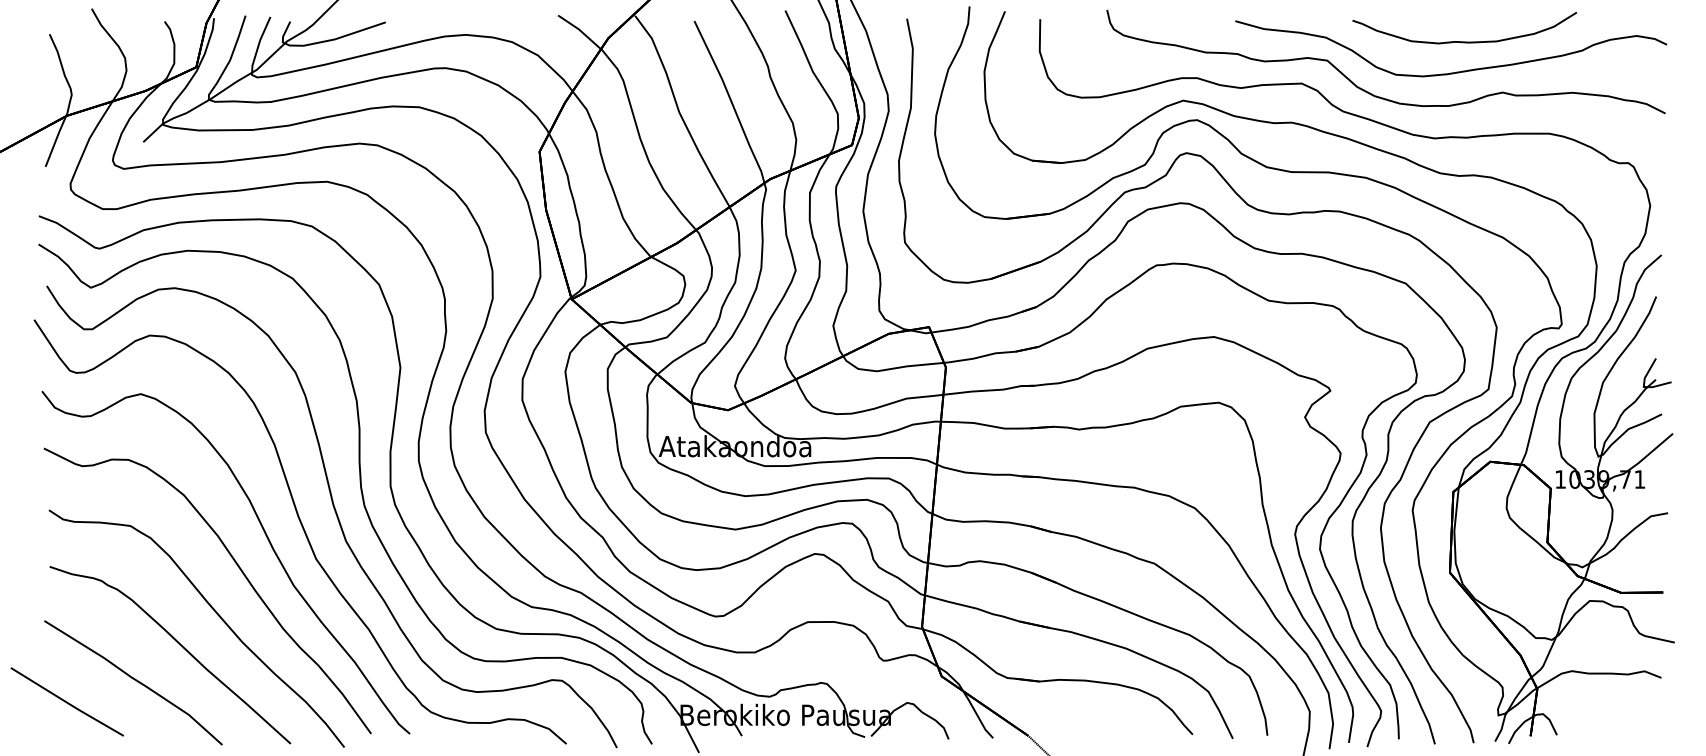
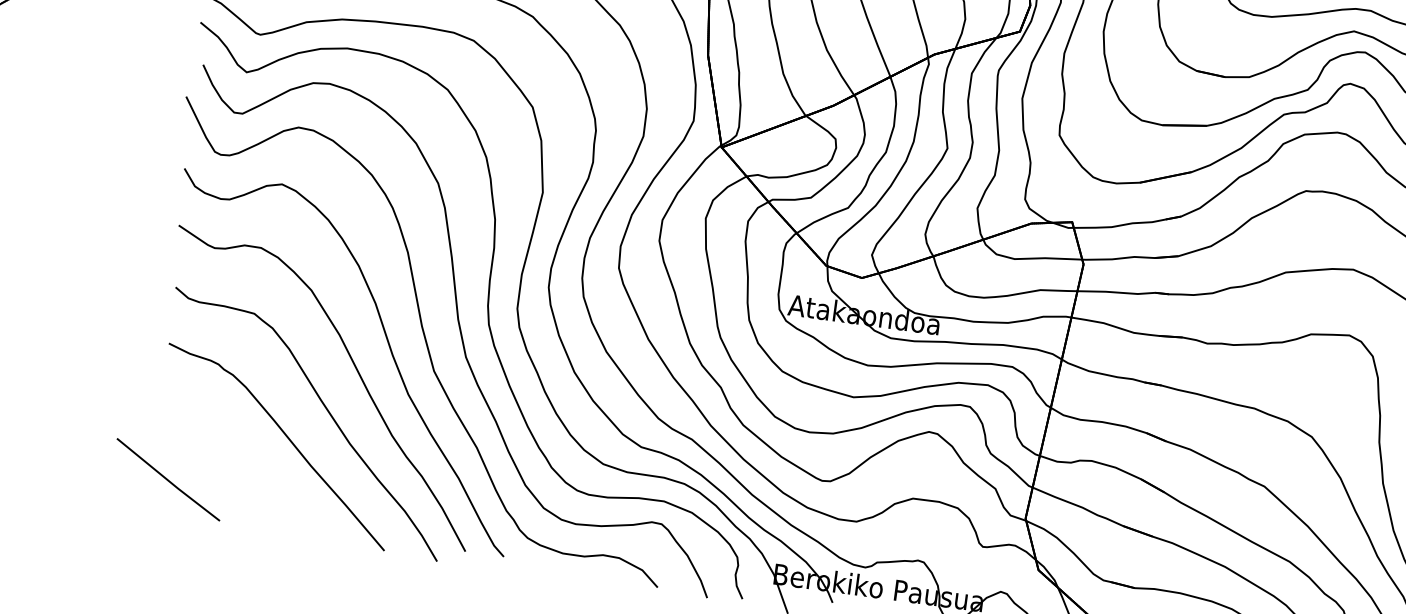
curve: (134, 680) -> (237, 467), removed

